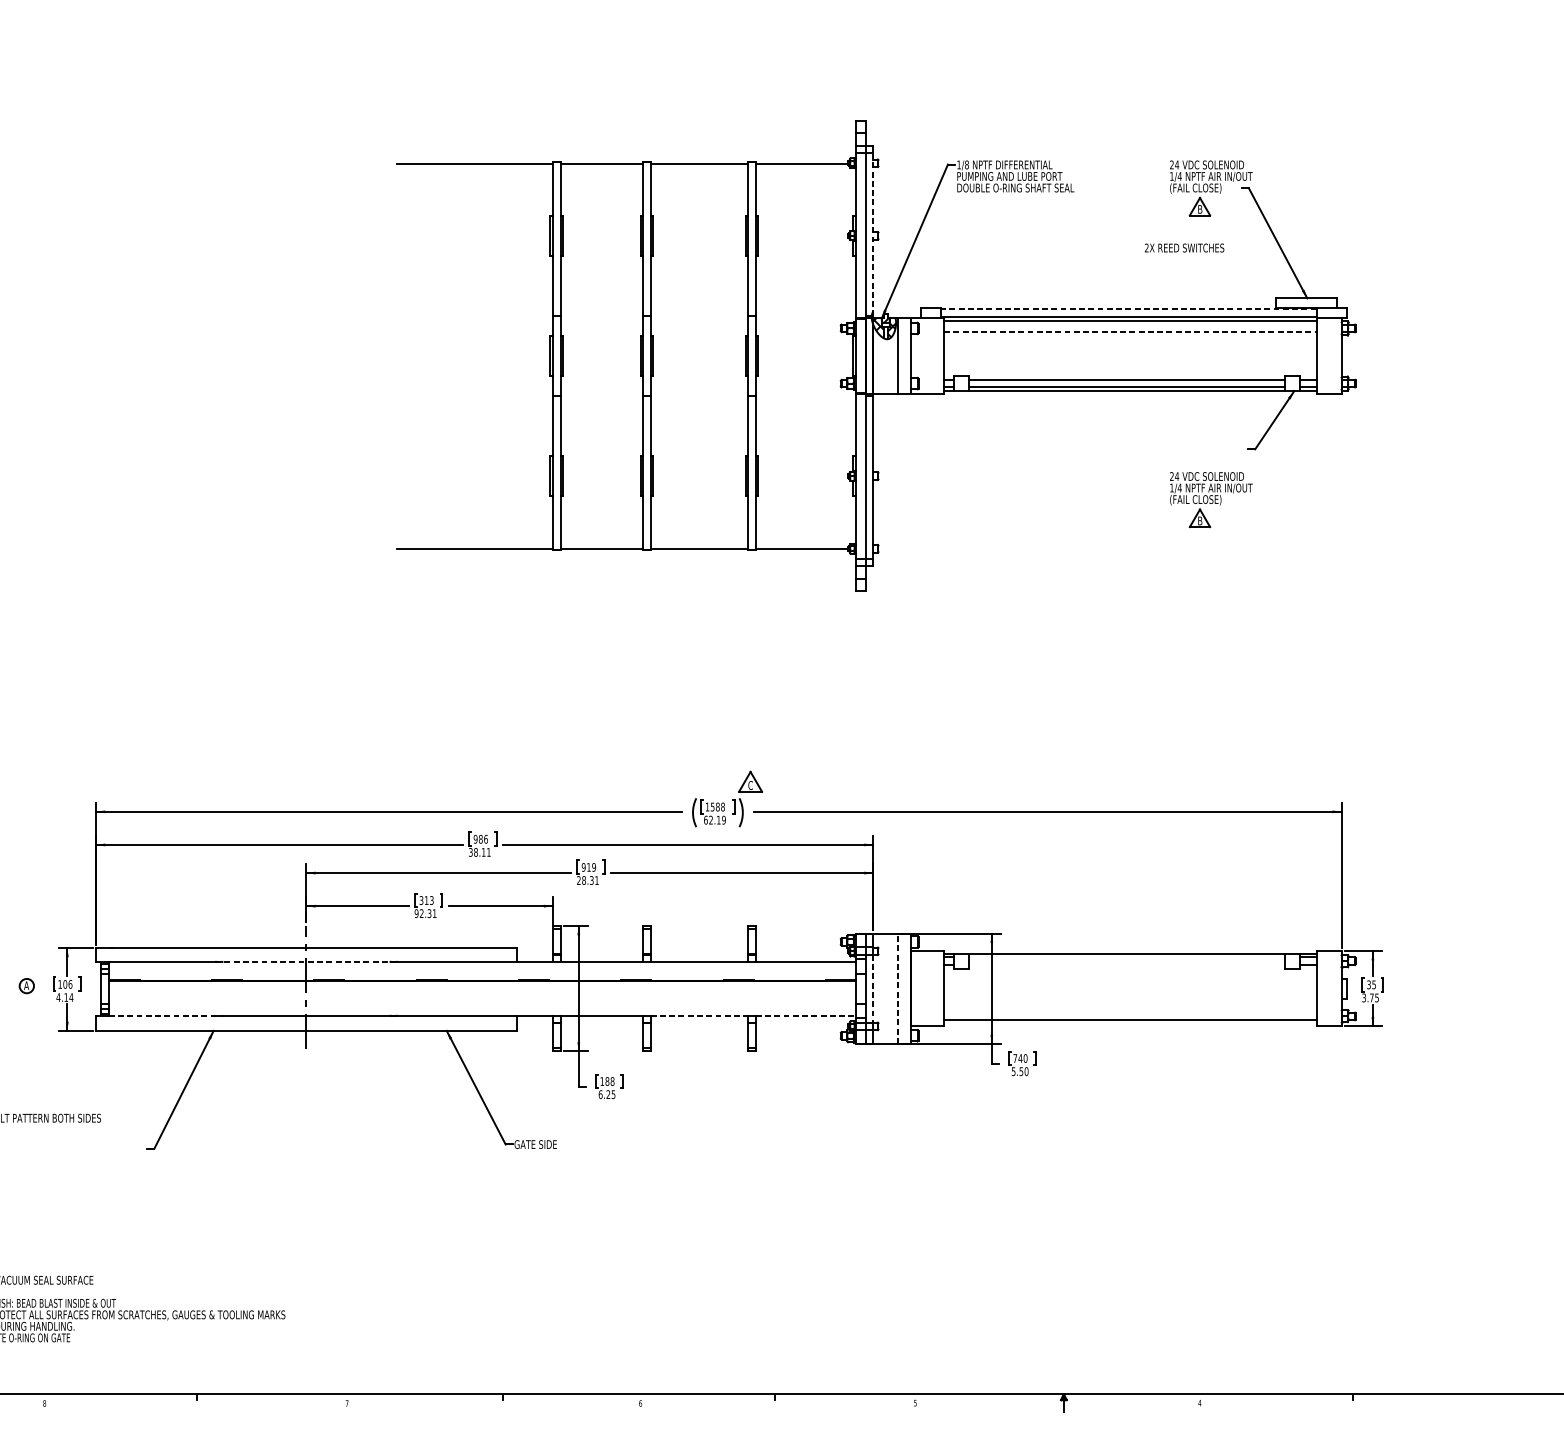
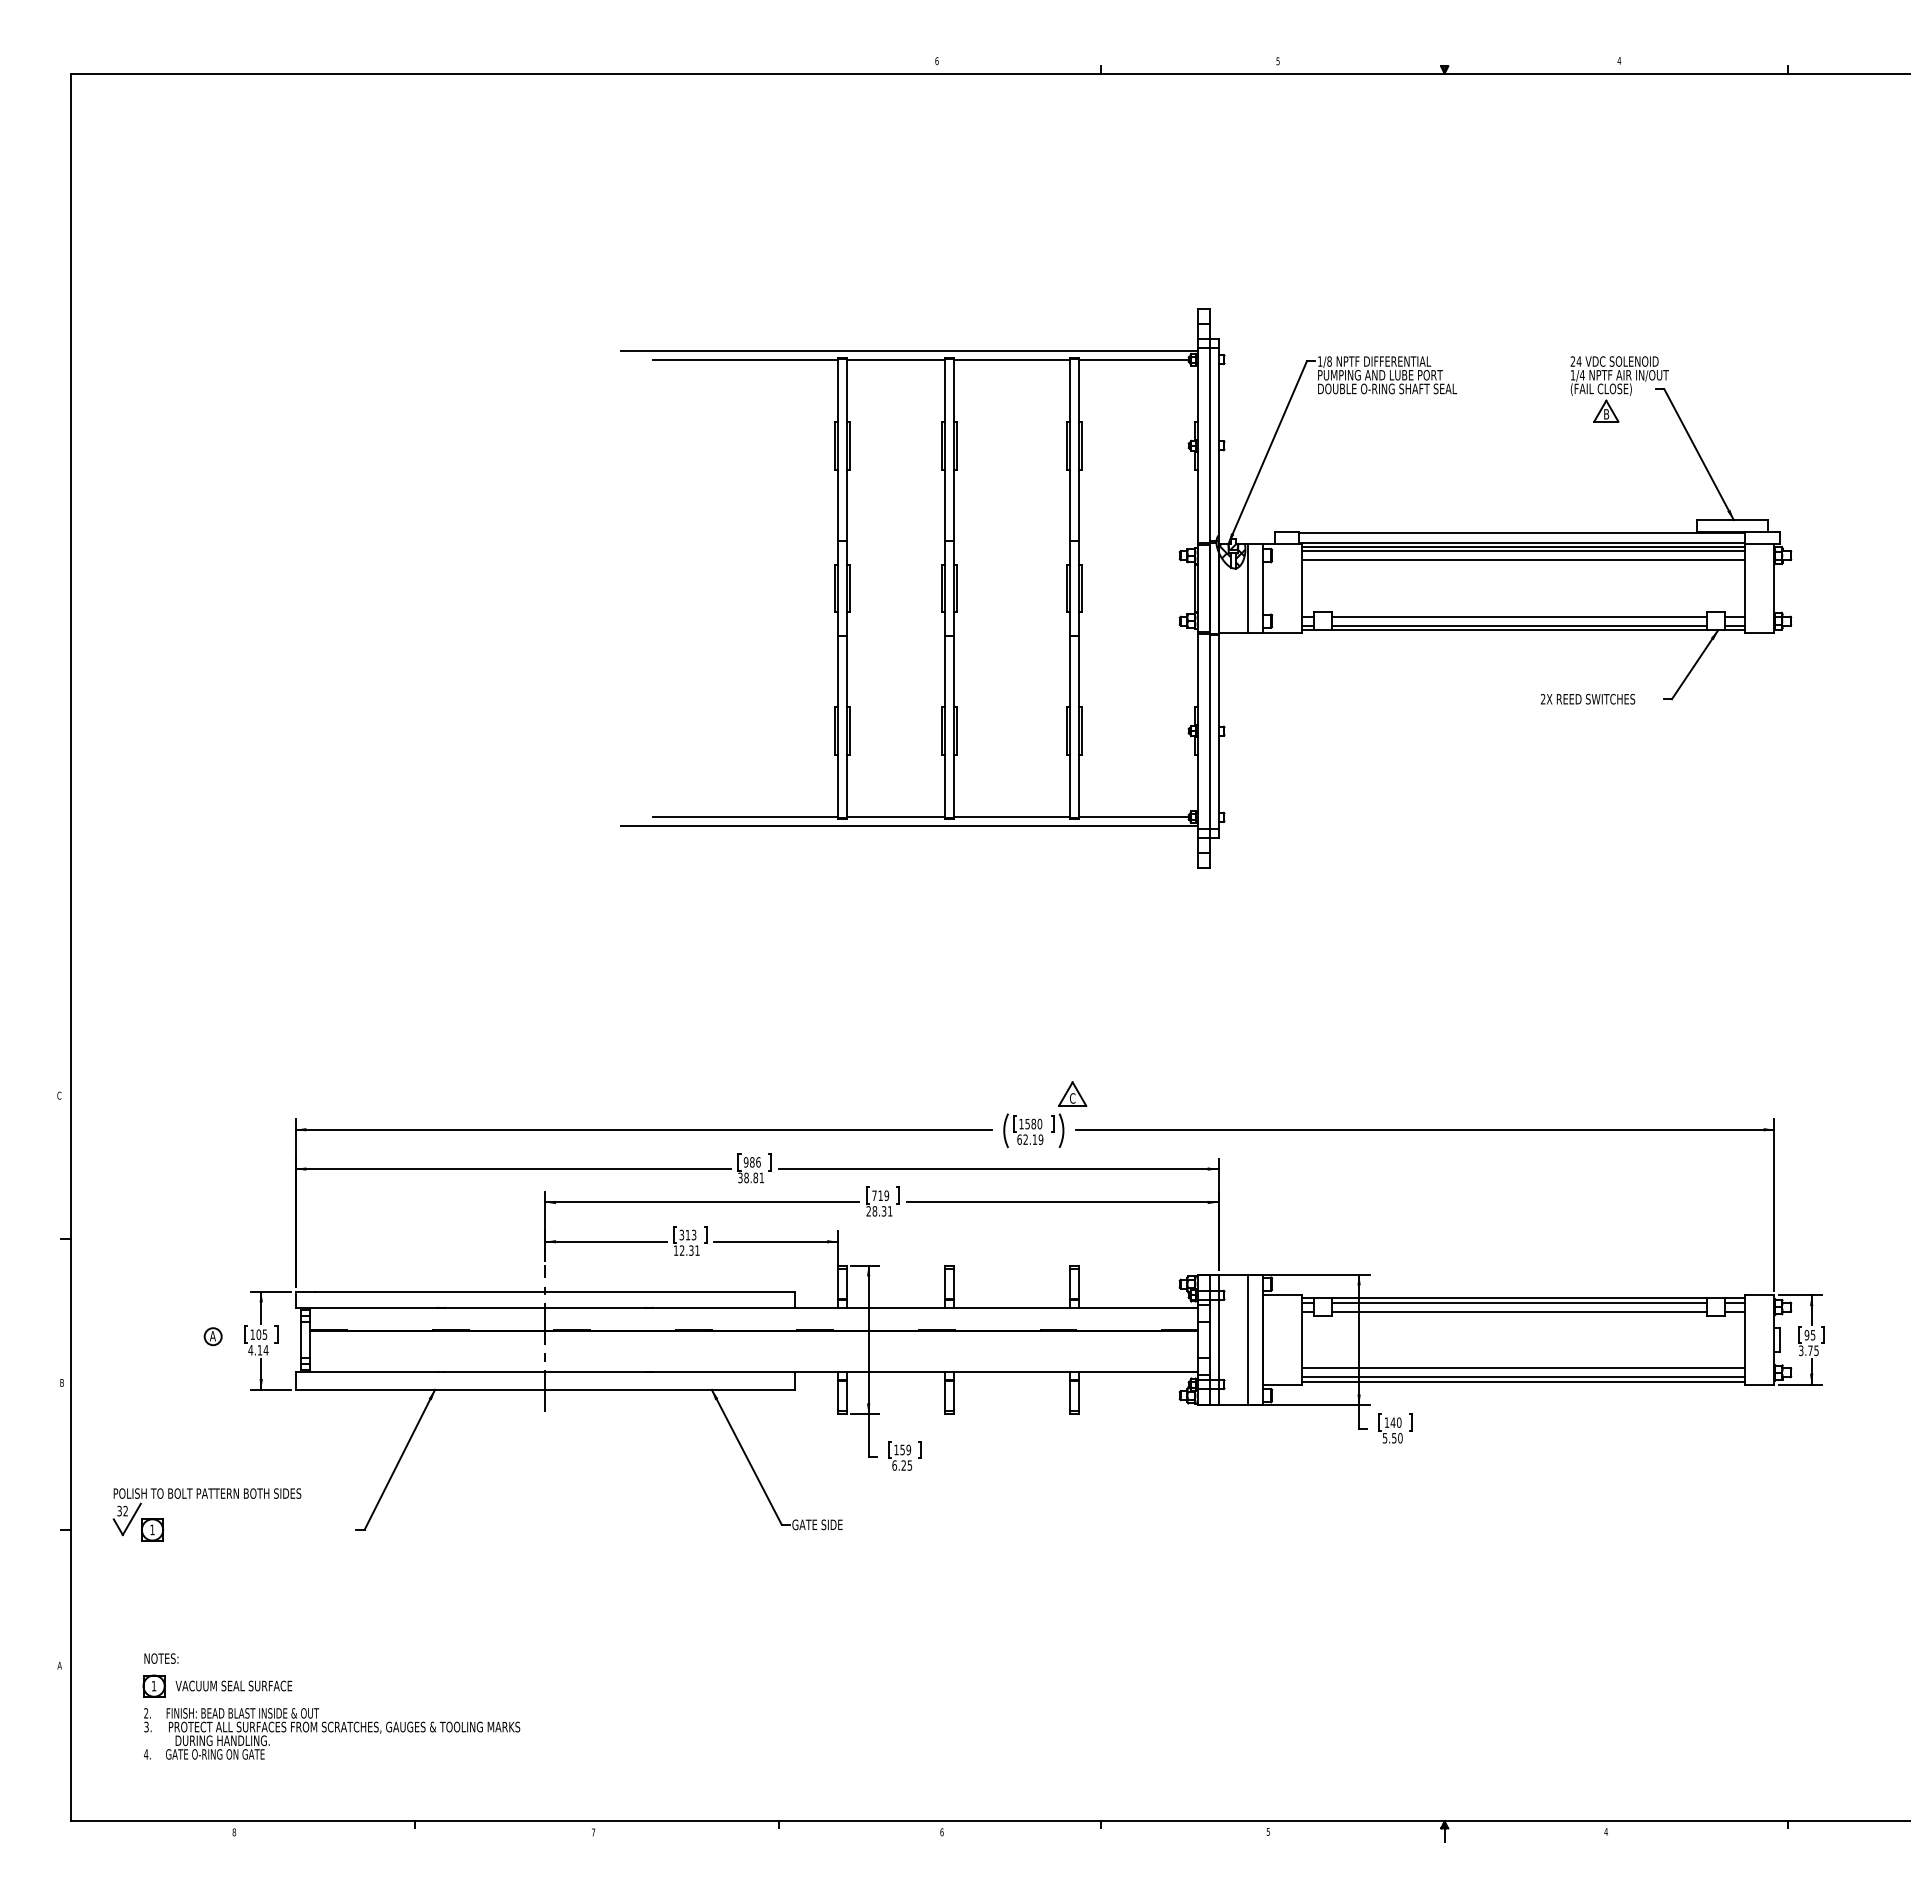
line: (613, 155) -> (909, 350), added
line: (873, 232) -> (1218, 441), dashed -> solid
text: (1184, 248) -> (1588, 699), moved
line: (1128, 309) -> (1521, 533), dashed -> solid
line: (1130, 324) -> (1523, 551), added
line: (1131, 332) -> (1524, 560), dashed -> solid
part: (1211, 500) -> (1619, 759), removed
line: (613, 556) -> (909, 826), added
text: (722, 806) -> (1039, 1123), 1588 -> 1580
text: (483, 852) -> (755, 1177), 38.11 -> 38.81
text: (583, 867) -> (874, 1195), 919 -> 719
text: (416, 913) -> (675, 1250), 92.31 -> 12.31
line: (1126, 957) -> (1519, 1302), added
line: (306, 961) -> (545, 1307), dashed -> solid
line: (1126, 964) -> (1519, 1311), added
text: (70, 984) -> (264, 1334), 106 -> 105
text: (1368, 985) -> (1806, 1335), 35 -> 95
line: (898, 988) -> (1248, 1339), dashed -> solid
line: (873, 989) -> (1218, 1340), dashed -> solid
line: (1130, 1012) -> (1523, 1368), added
line: (162, 1015) -> (374, 1371), dashed -> solid
line: (699, 1015) -> (1011, 1371), dashed -> solid
line: (806, 1015) -> (1138, 1371), dashed -> solid
line: (1130, 1023) -> (1523, 1381), added
text: (1014, 1058) -> (1386, 1422), 740 -> 140
text: (609, 1081) -> (905, 1449), 188 -> 159

